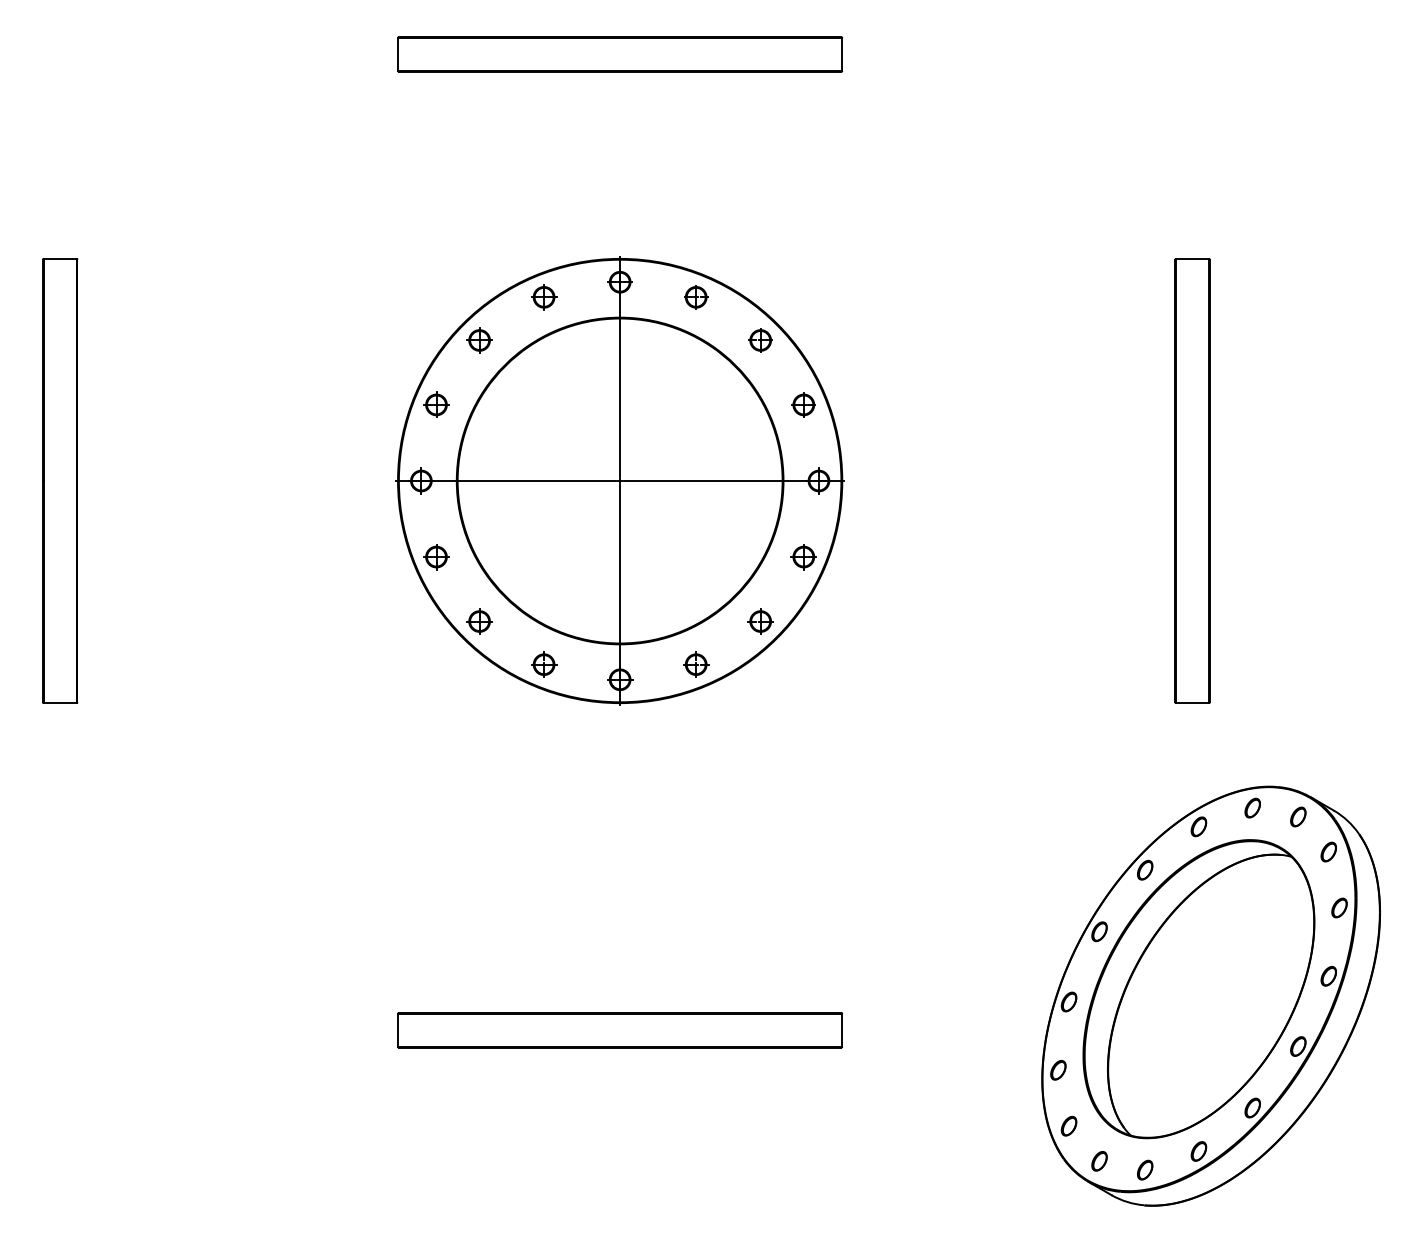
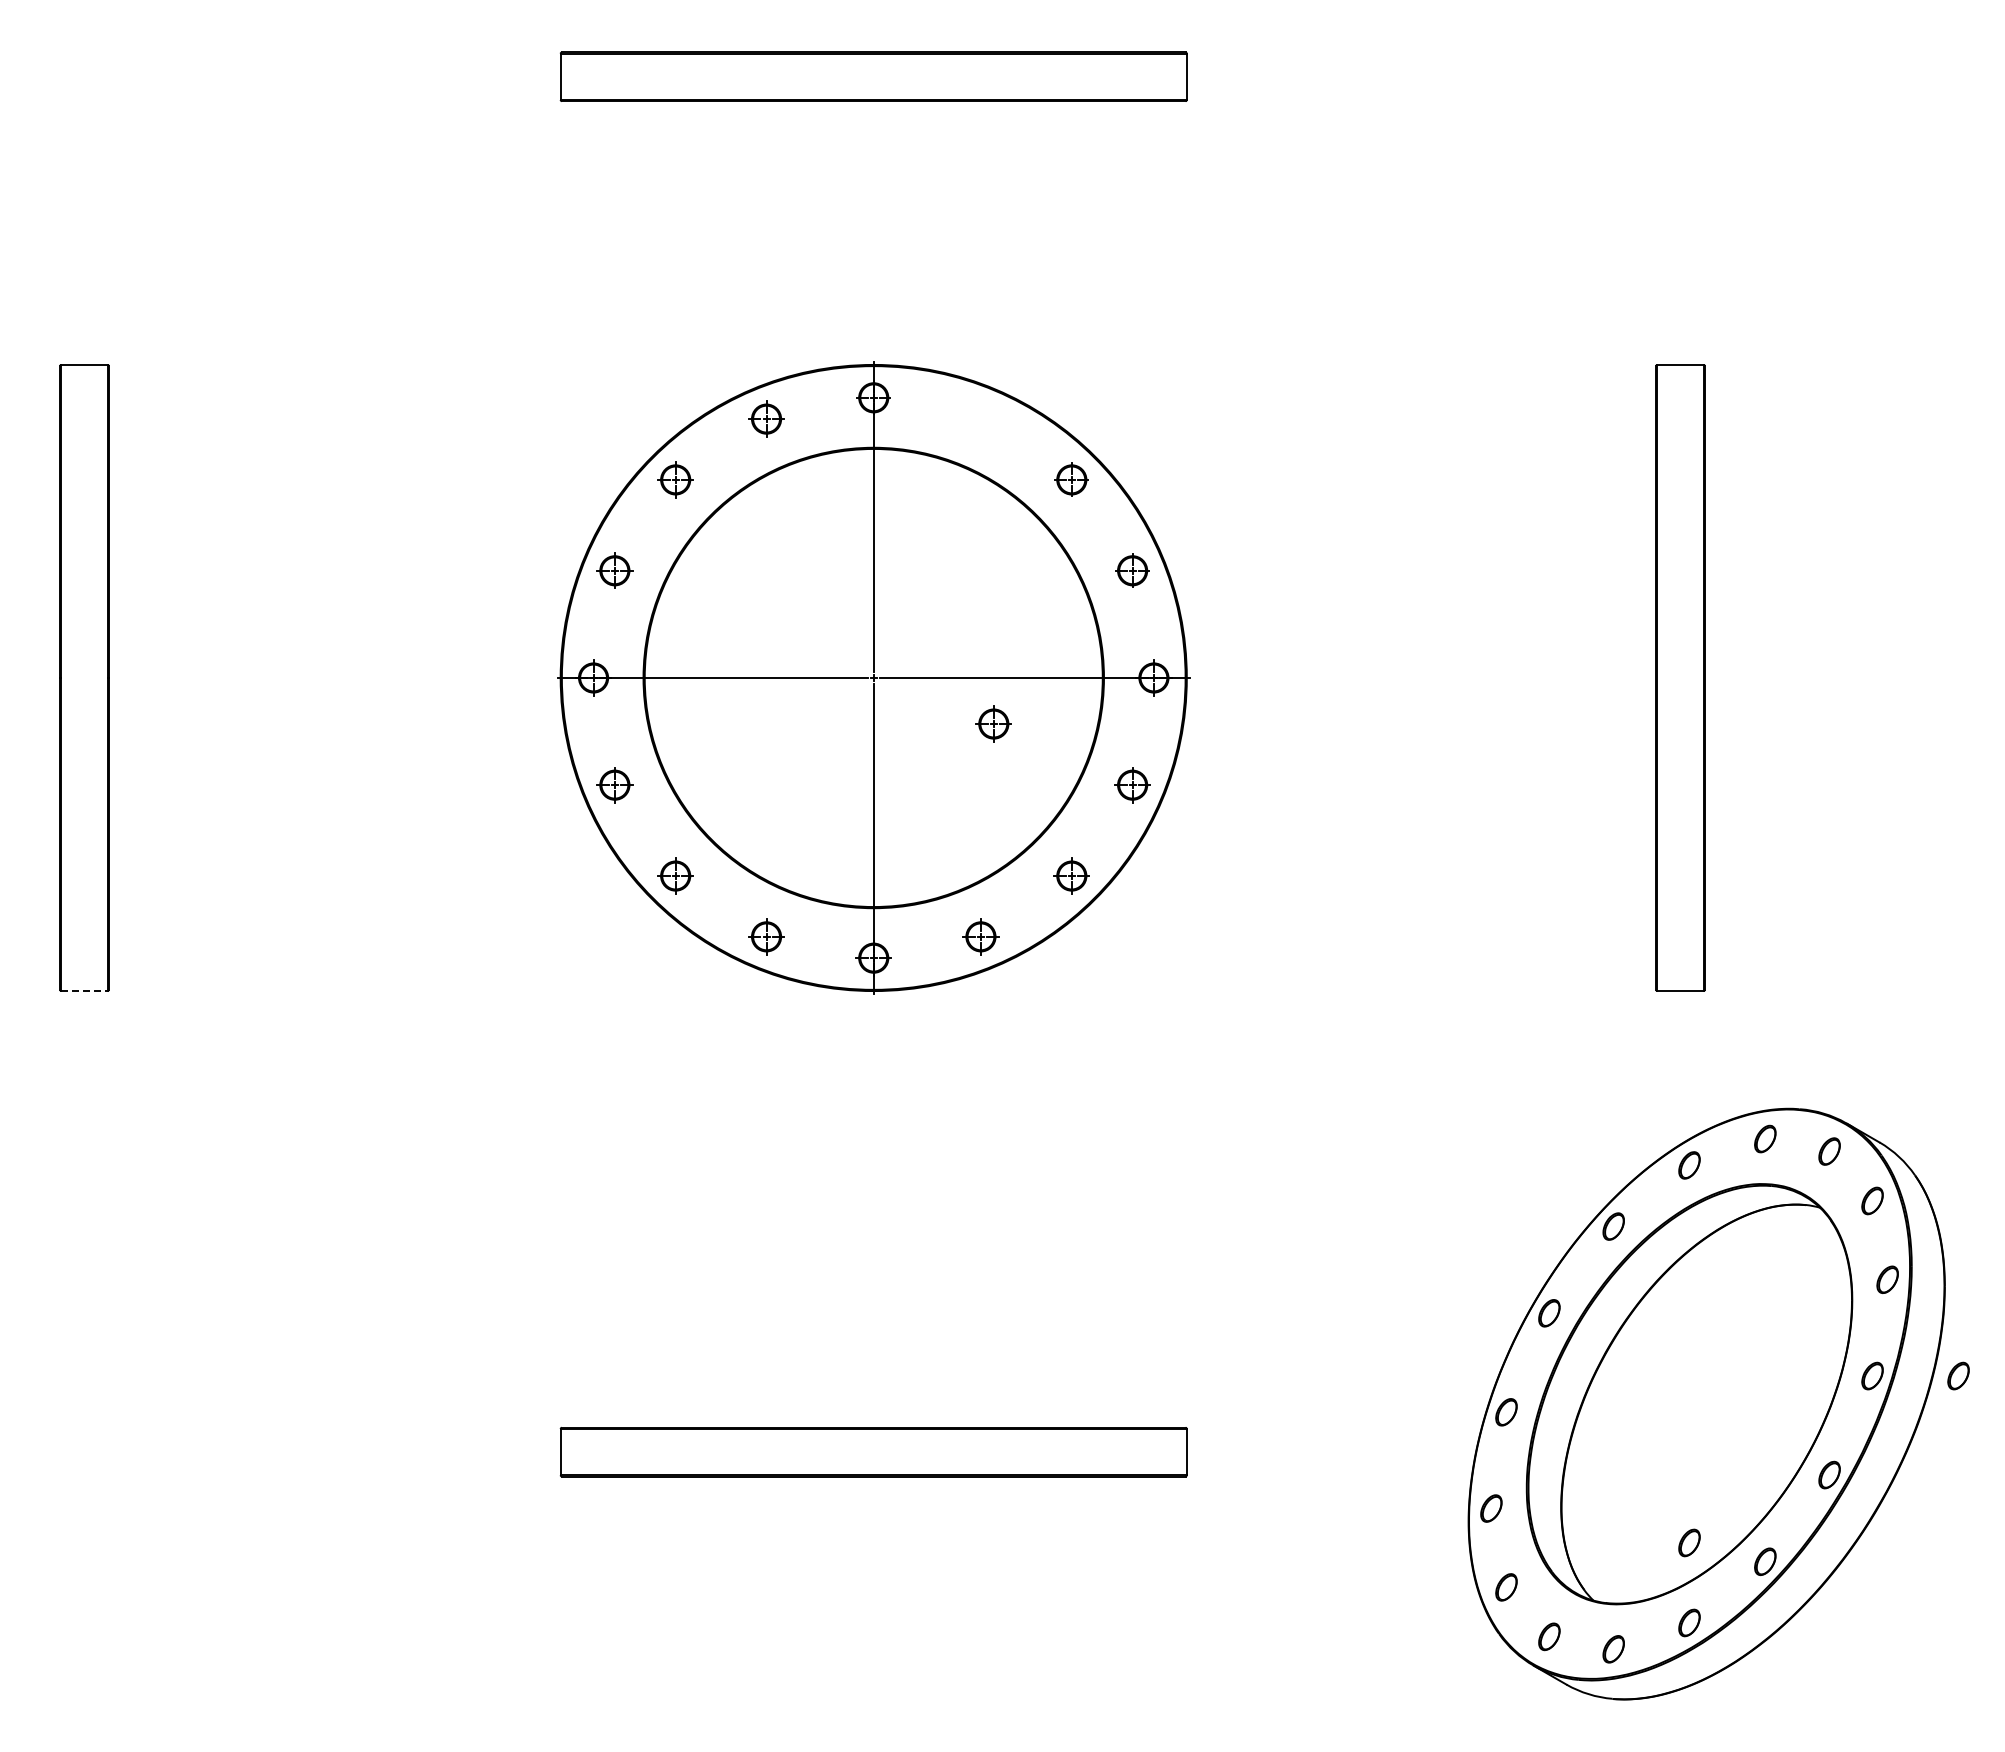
part: (696, 297) -> (981, 419), removed
part: (705, 513) -> (993, 723), added
line: (60, 703) -> (85, 991), solid -> dashed
part: (1389, 975) -> (1958, 1375), added
part: (1198, 1094) -> (1689, 1542), added

